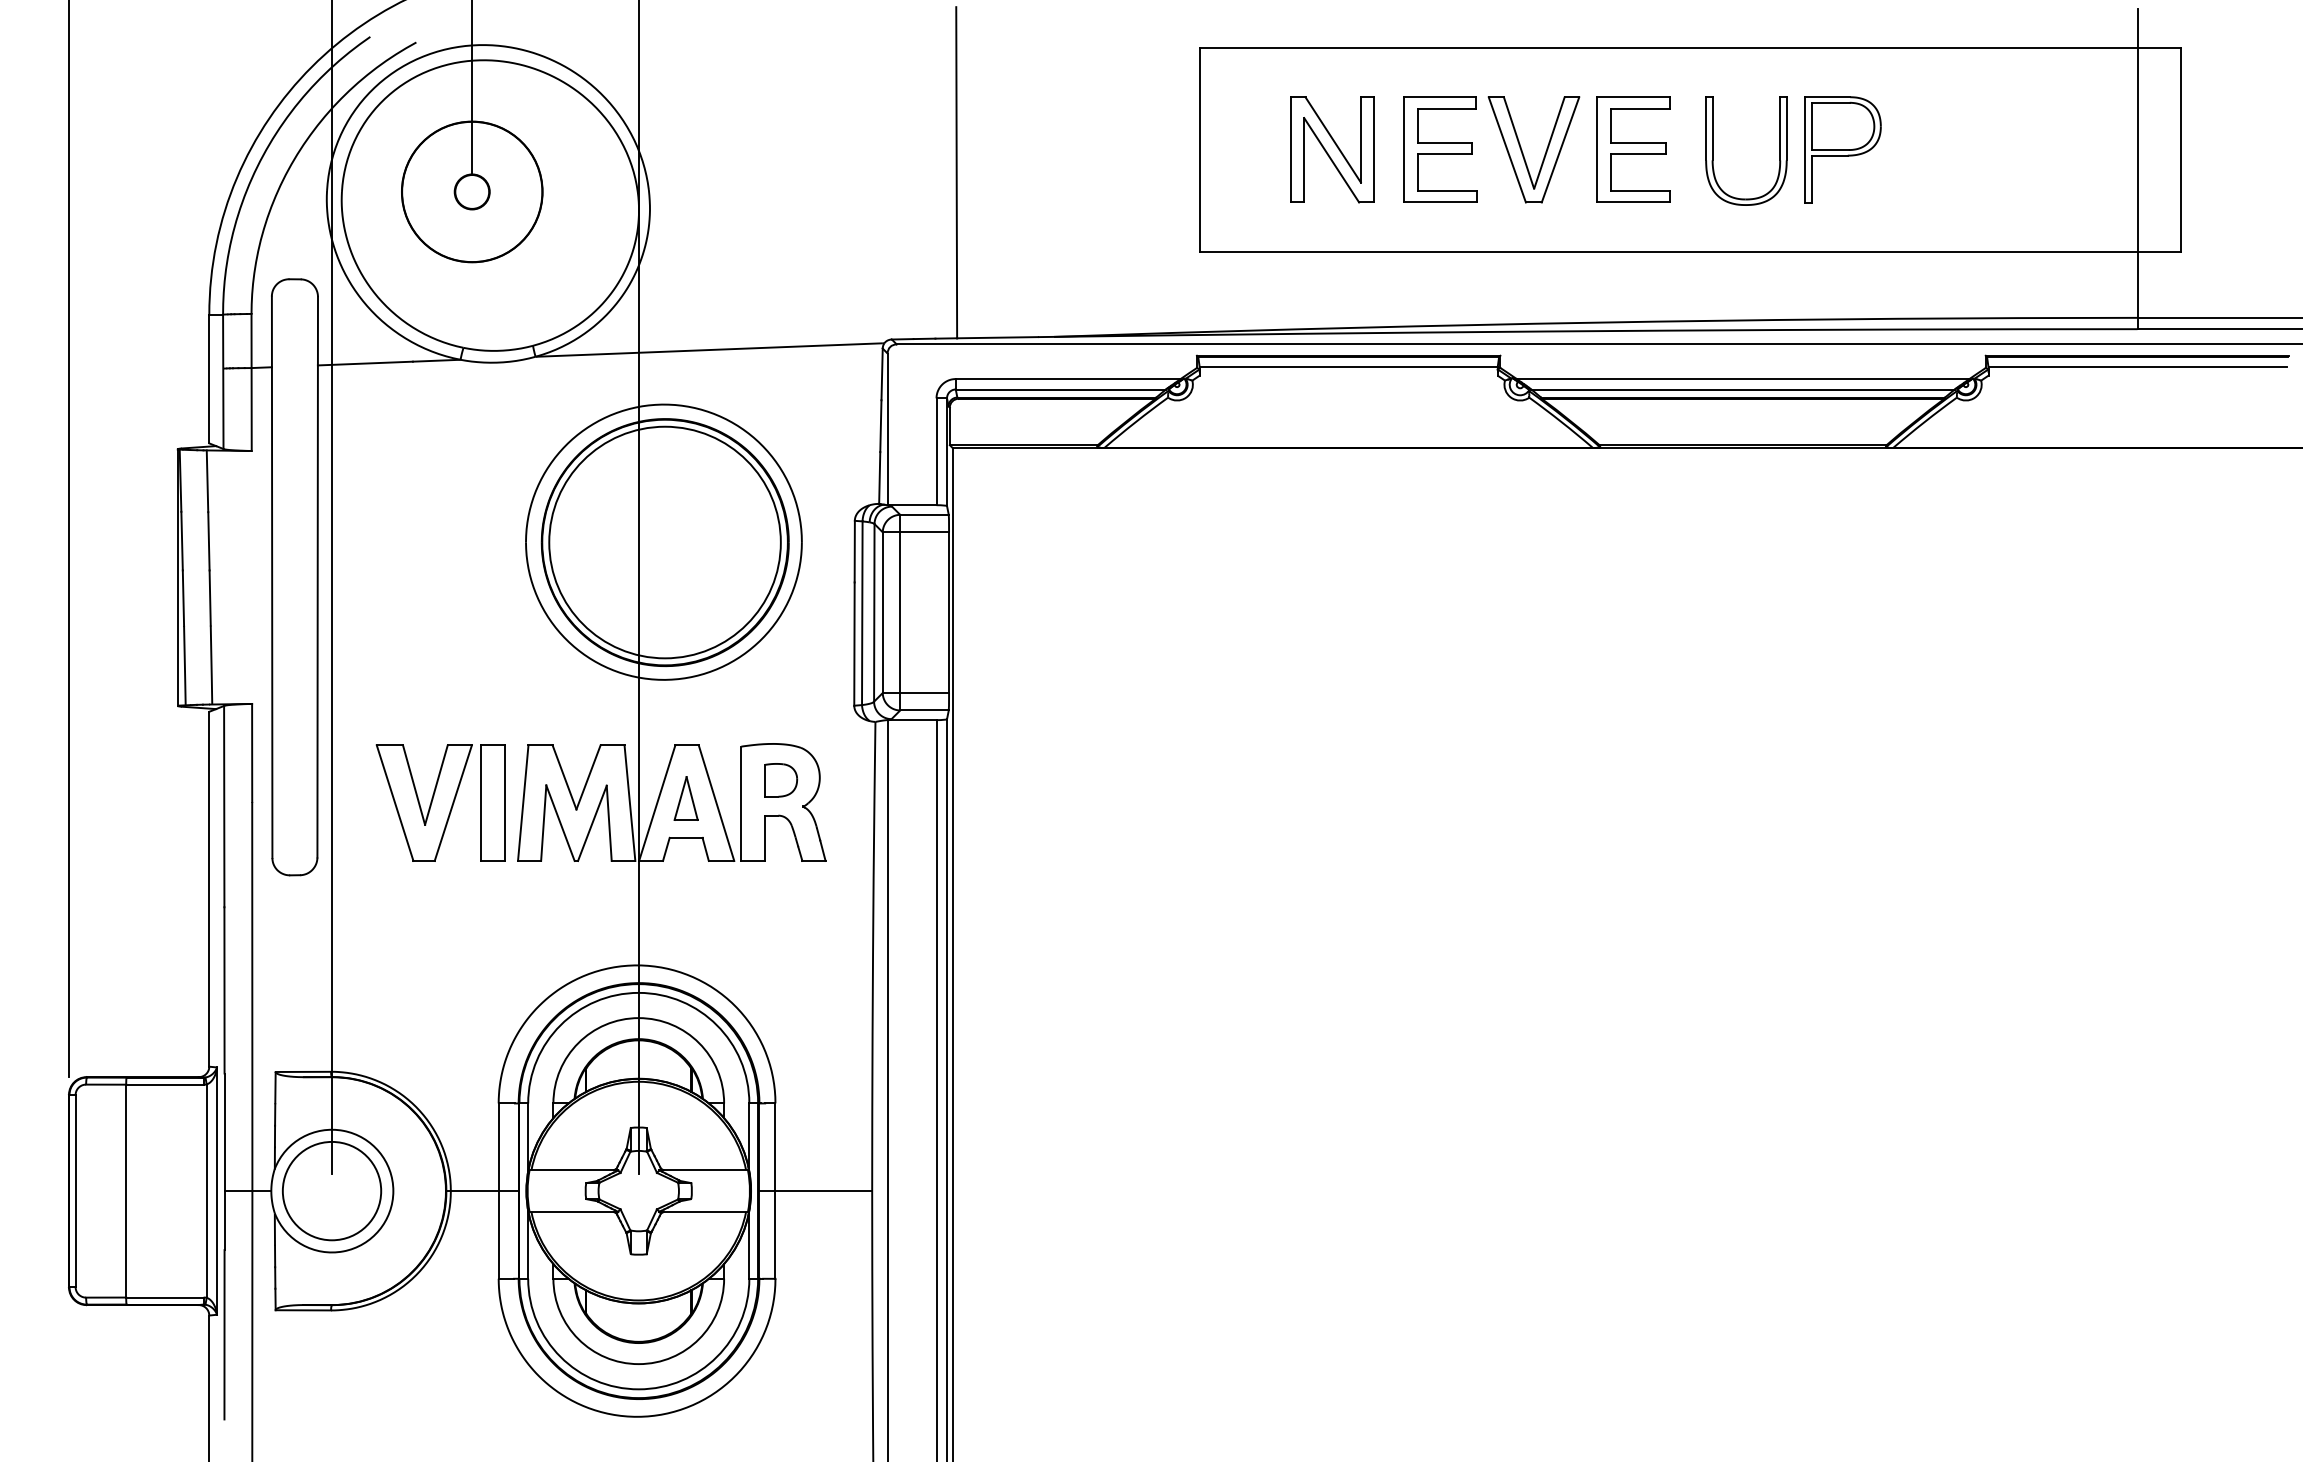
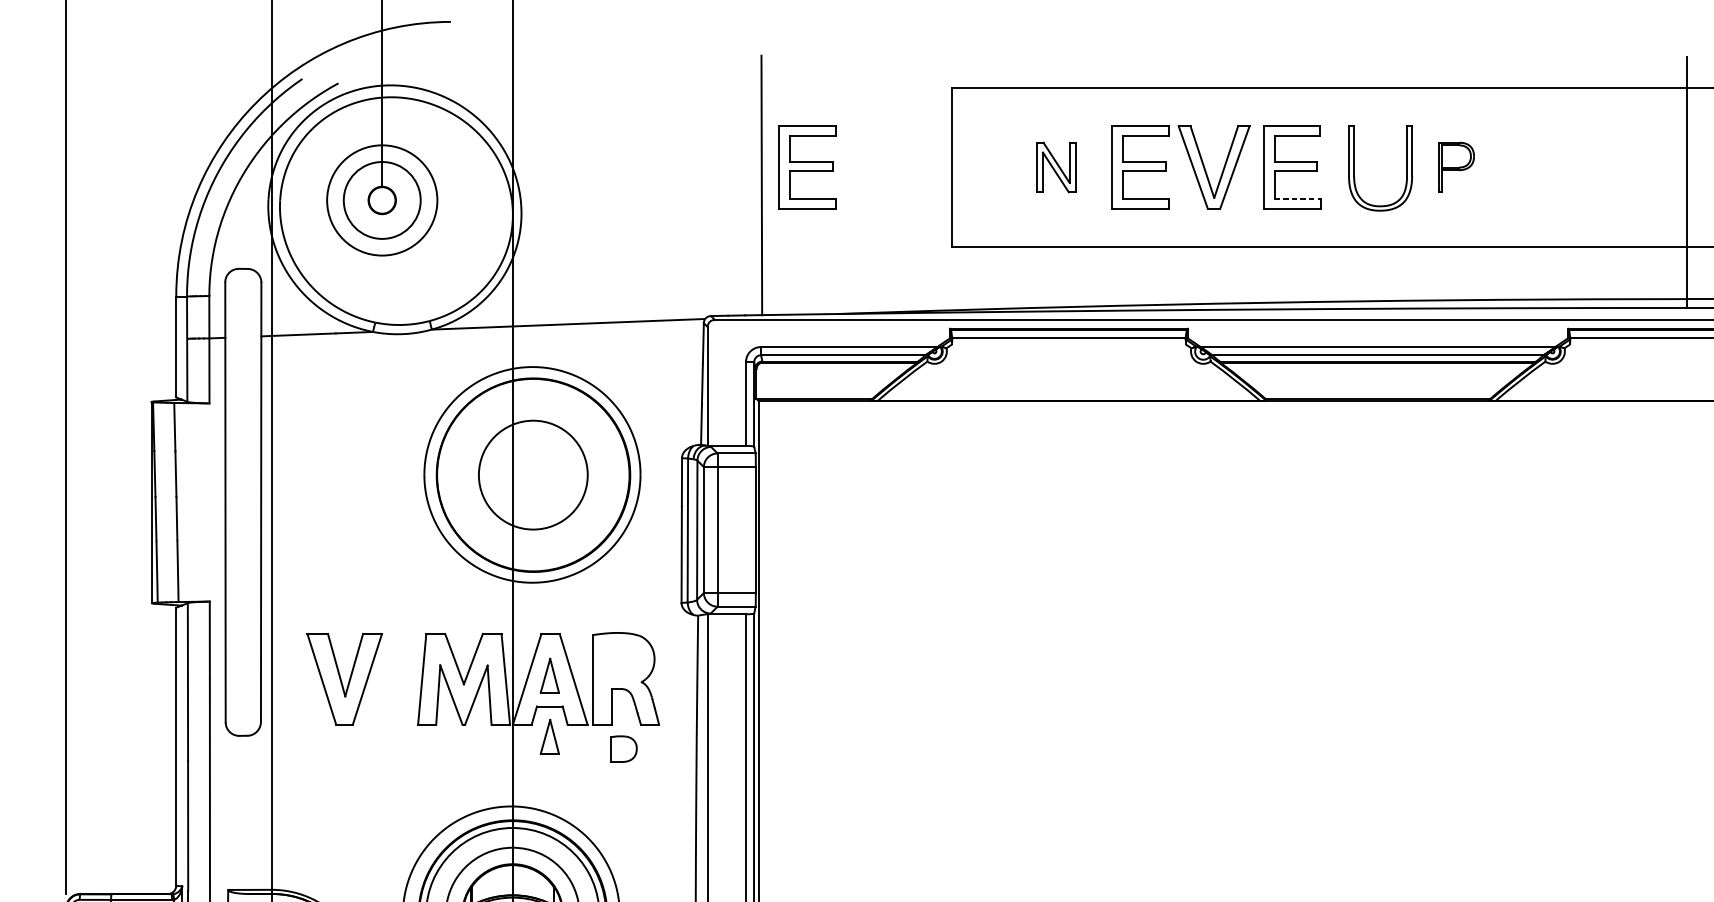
part: (1015, 149) -> (807, 167), added
part: (1332, 149) -> (1056, 167), size x0.6
part: (1842, 149) -> (1455, 167), size x0.6
line: (1640, 190) -> (1297, 199), solid -> dashed
circle: (472, 191) -> (382, 200), size x0.7
circle: (664, 542) -> (532, 475), size x0.6
part: (781, 780) -> (624, 749), moved
part: (492, 802) -> (398, 678), removed
part: (685, 876) -> (549, 736), added

